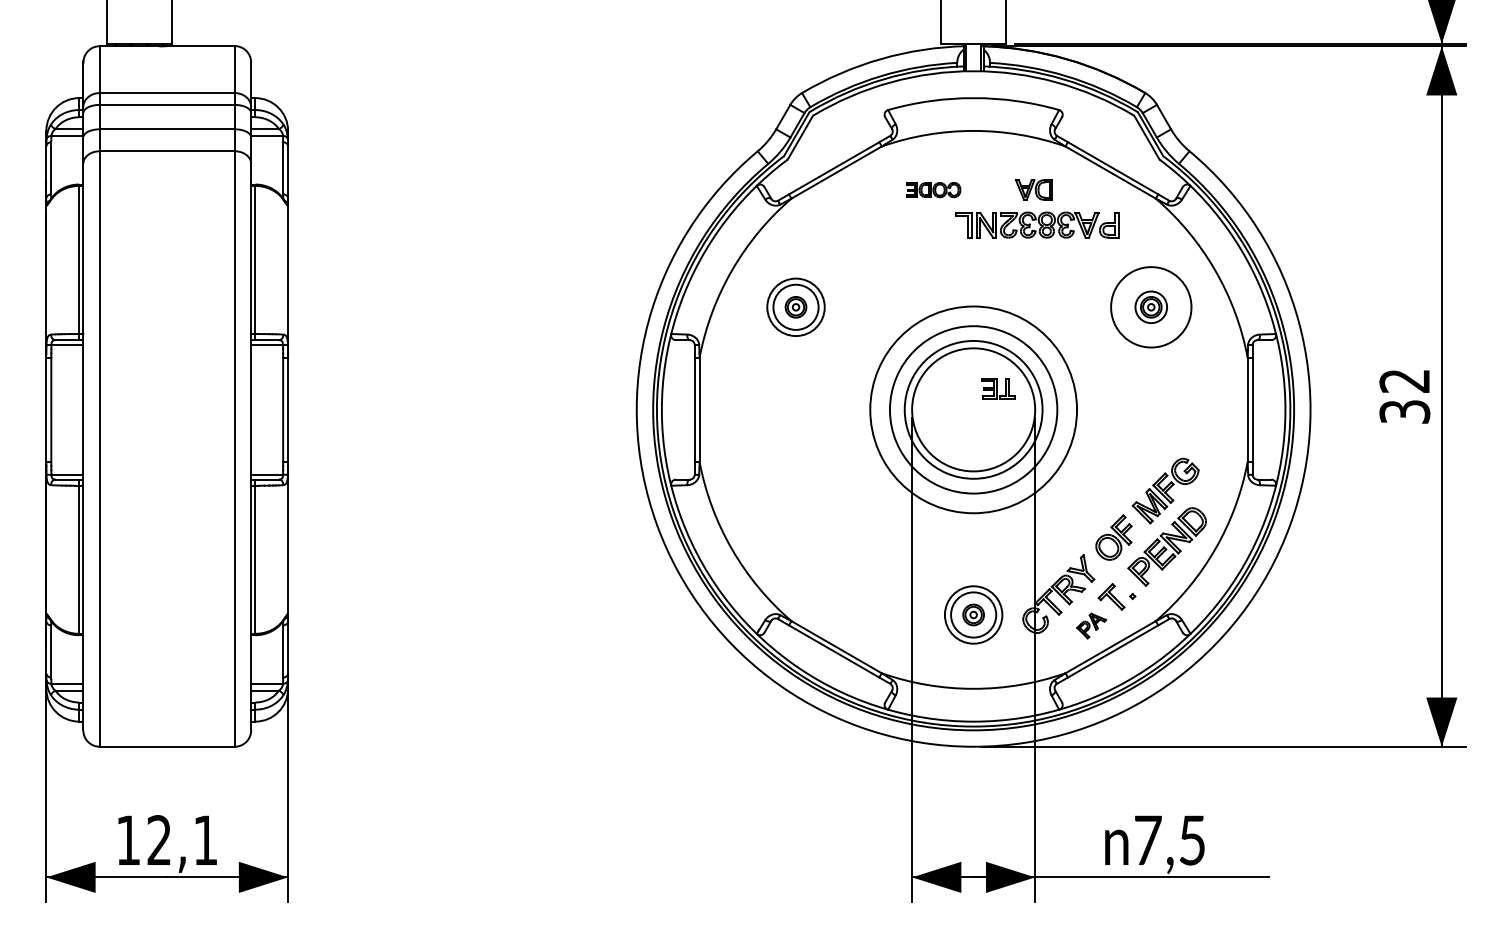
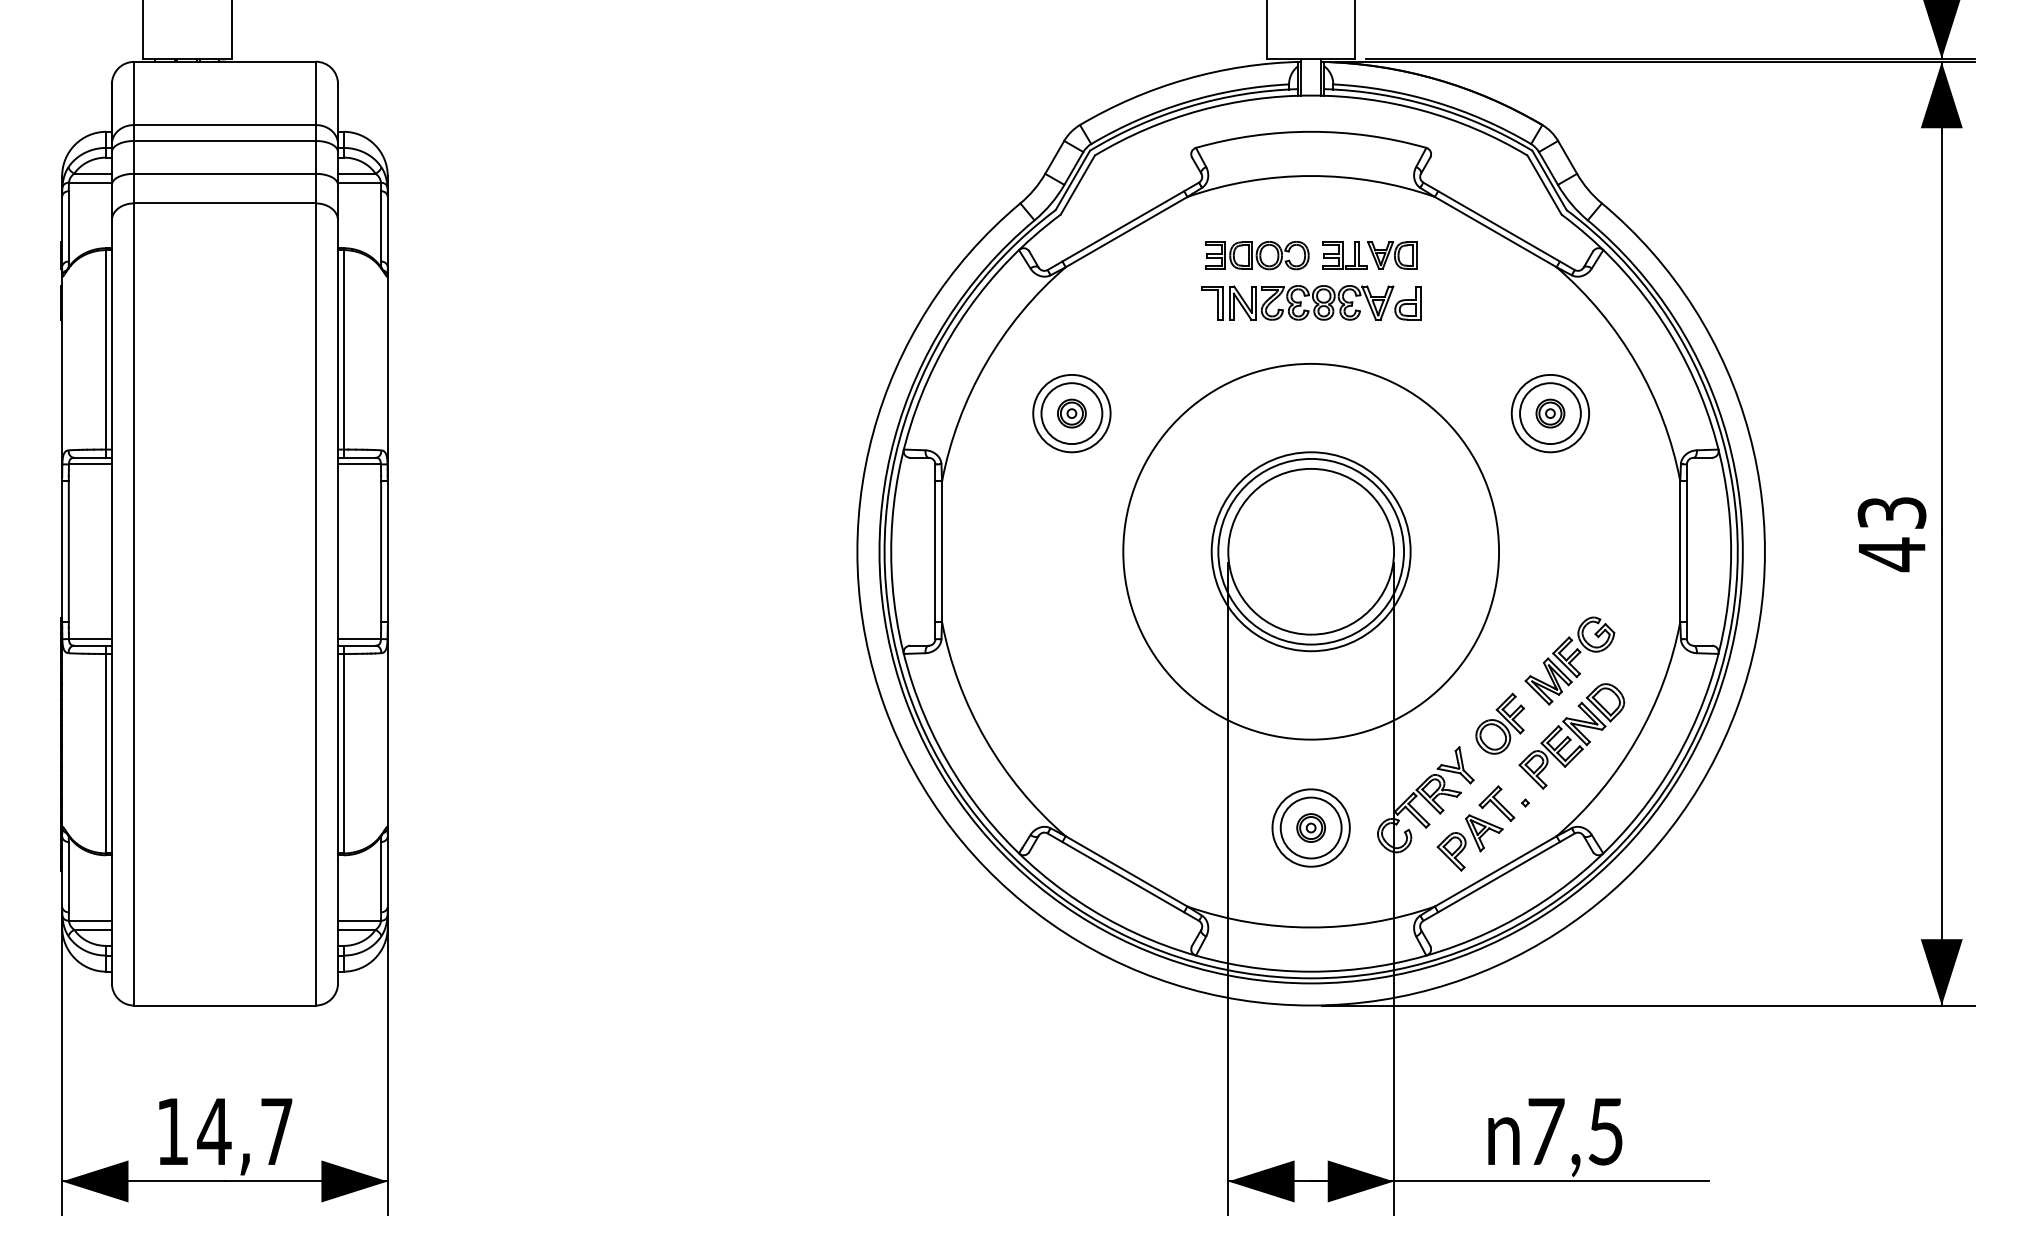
part: (933, 189) -> (1257, 255), size x1.43
part: (1037, 224) -> (1311, 302), moved
circle: (1151, 307) -> (1550, 413), size x0.71
circle: (1151, 307) -> (1550, 413), size x1.43
part: (998, 388) -> (1344, 255), moved
text: (1404, 397) -> (1891, 534), 32 -> 43
circle: (973, 409) -> (1310, 551), size x0.71
circle: (973, 409) -> (1311, 551), size x1.67
part: (1091, 625) -> (1469, 842), size x1.67
text: (181, 839) -> (244, 1130), 12,1 -> 14,7

